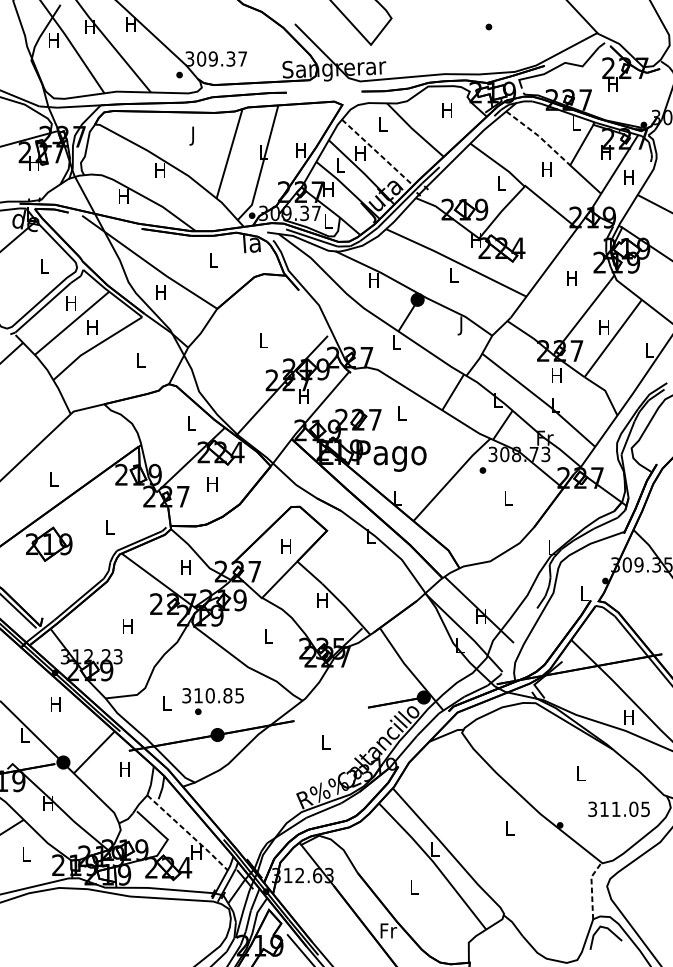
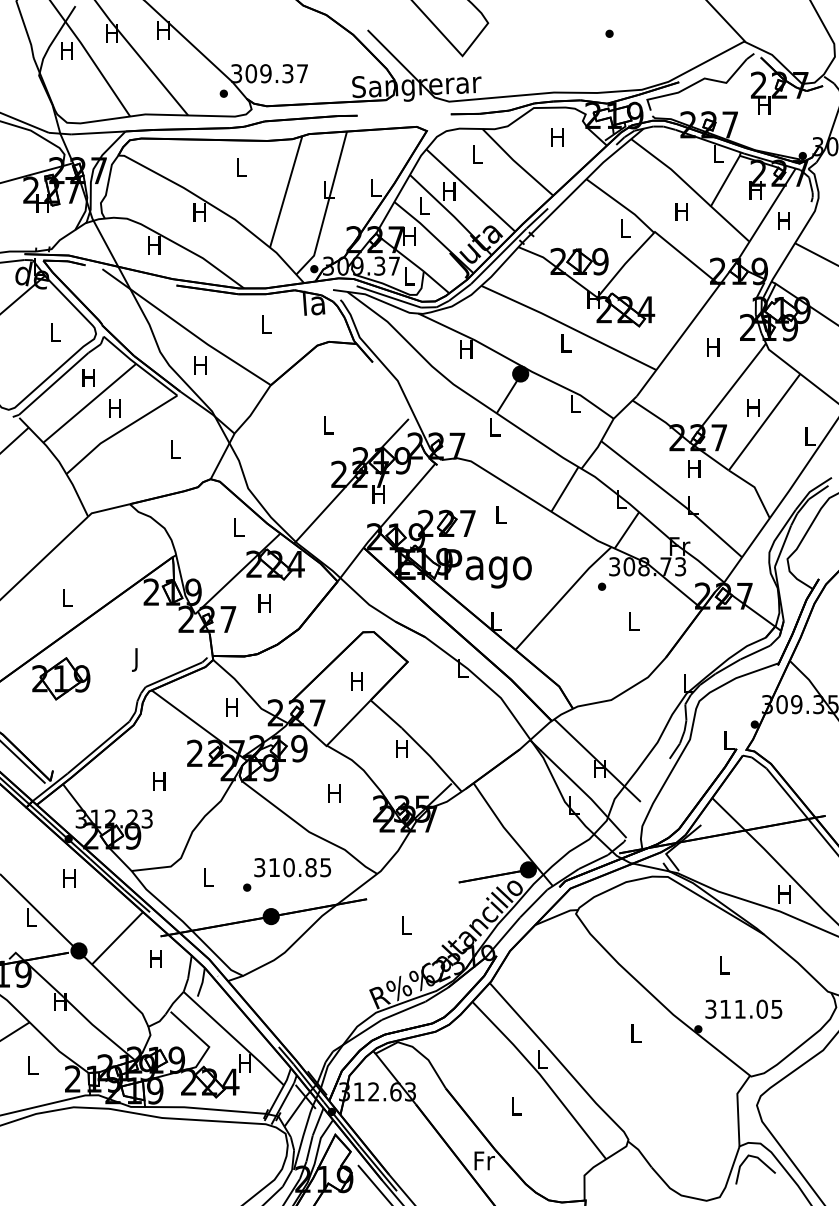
text: (193, 135) -> (241, 169), J -> L
line: (539, 136) -> (672, 170), dashed -> solid
text: (301, 150) -> (375, 187), H -> L
line: (377, 152) -> (470, 190), dashed -> solid
text: (461, 325) -> (575, 406), J -> L
text: (110, 528) -> (137, 659), L -> J
text: (268, 636) -> (334, 793), L -> H
text: (212, 695) -> (292, 867), moved
text: (618, 808) -> (743, 1008), moved
line: (188, 833) -> (235, 1039), dashed -> solid
line: (591, 888) -> (737, 1108), dashed -> solid

